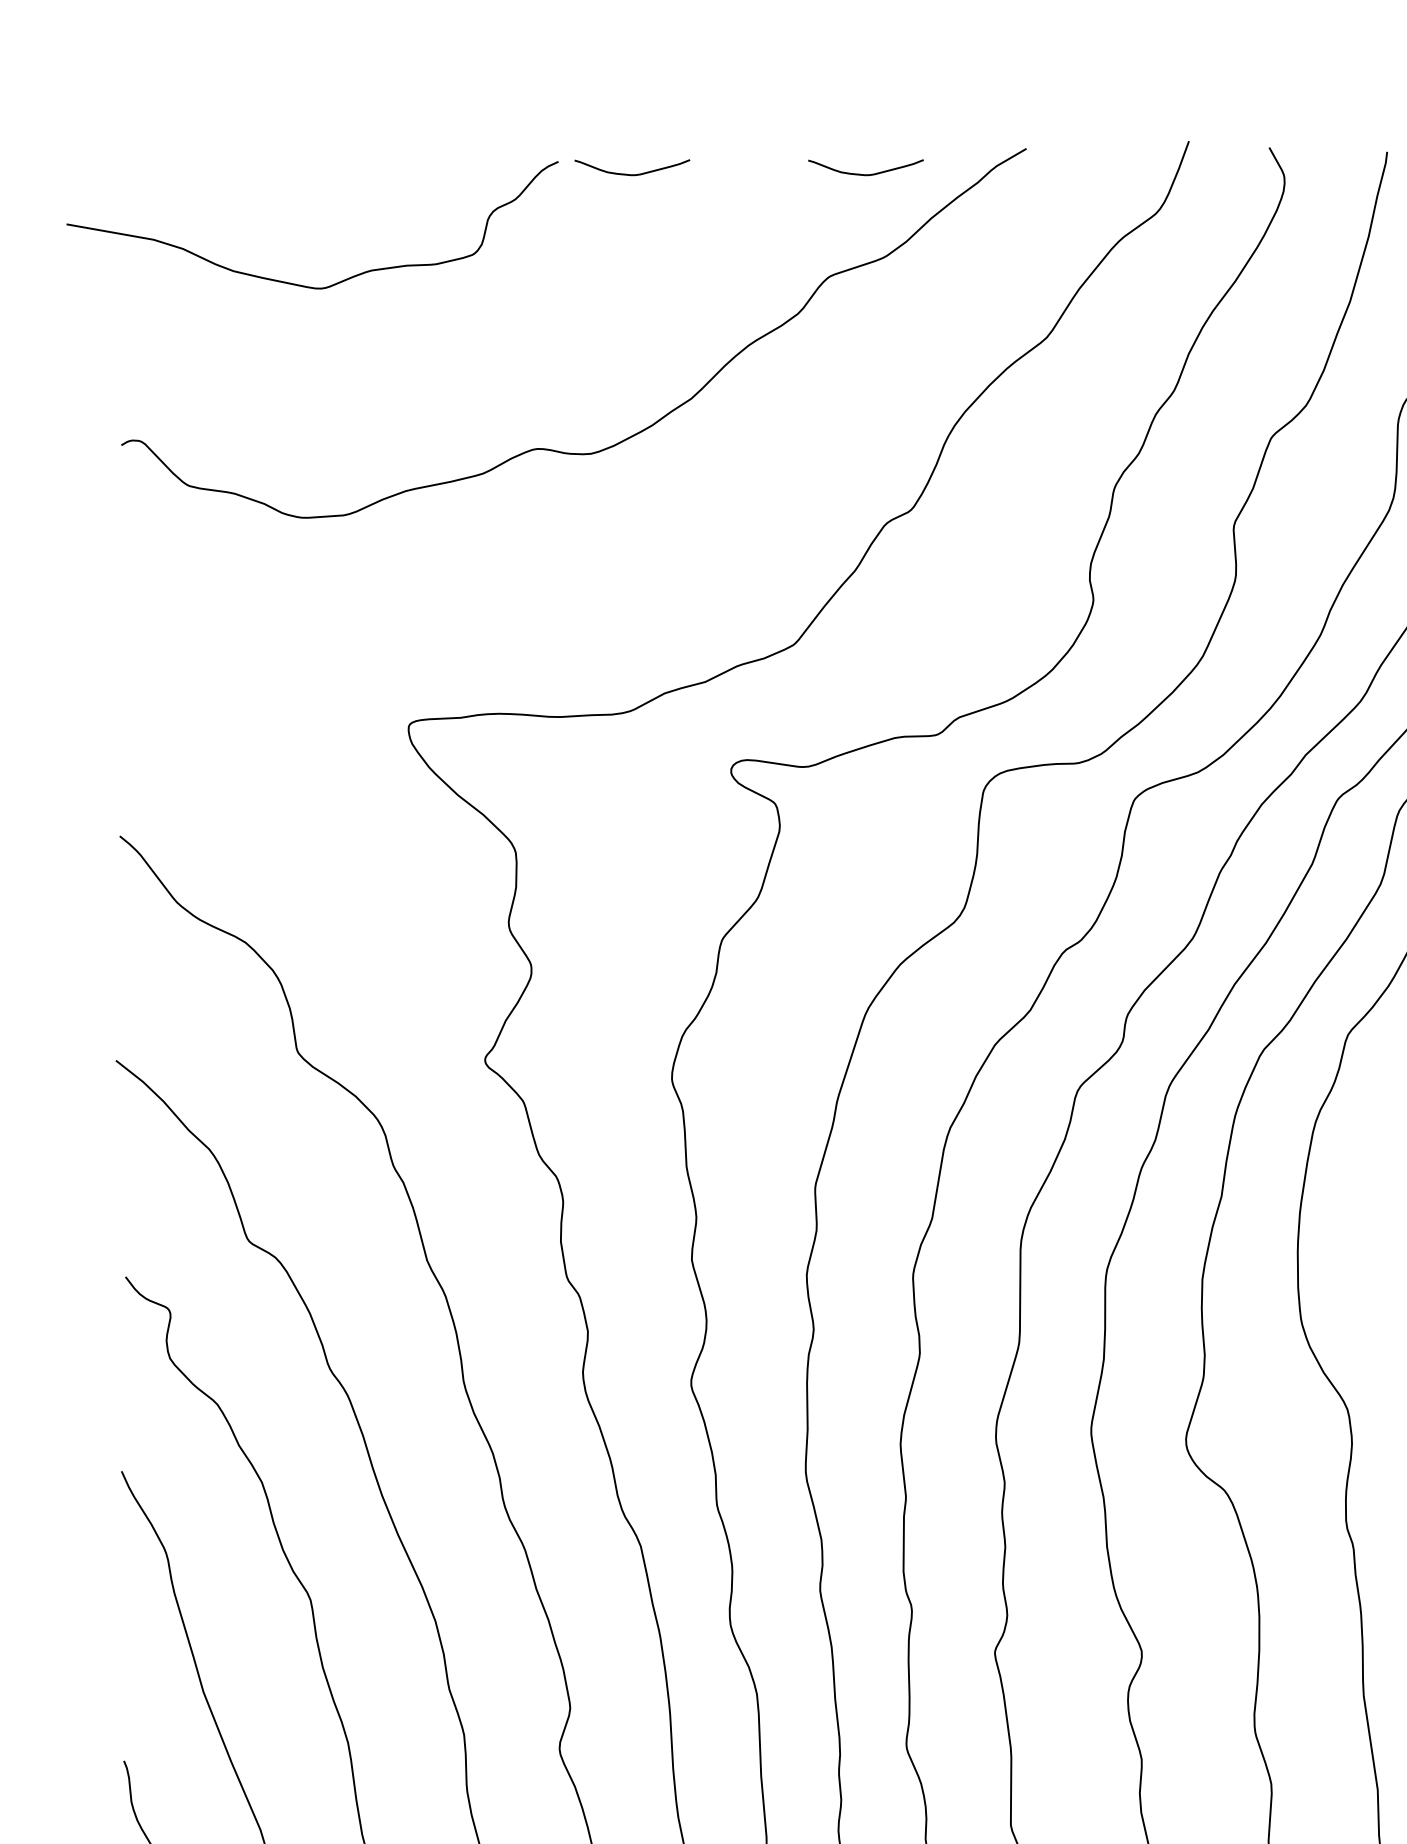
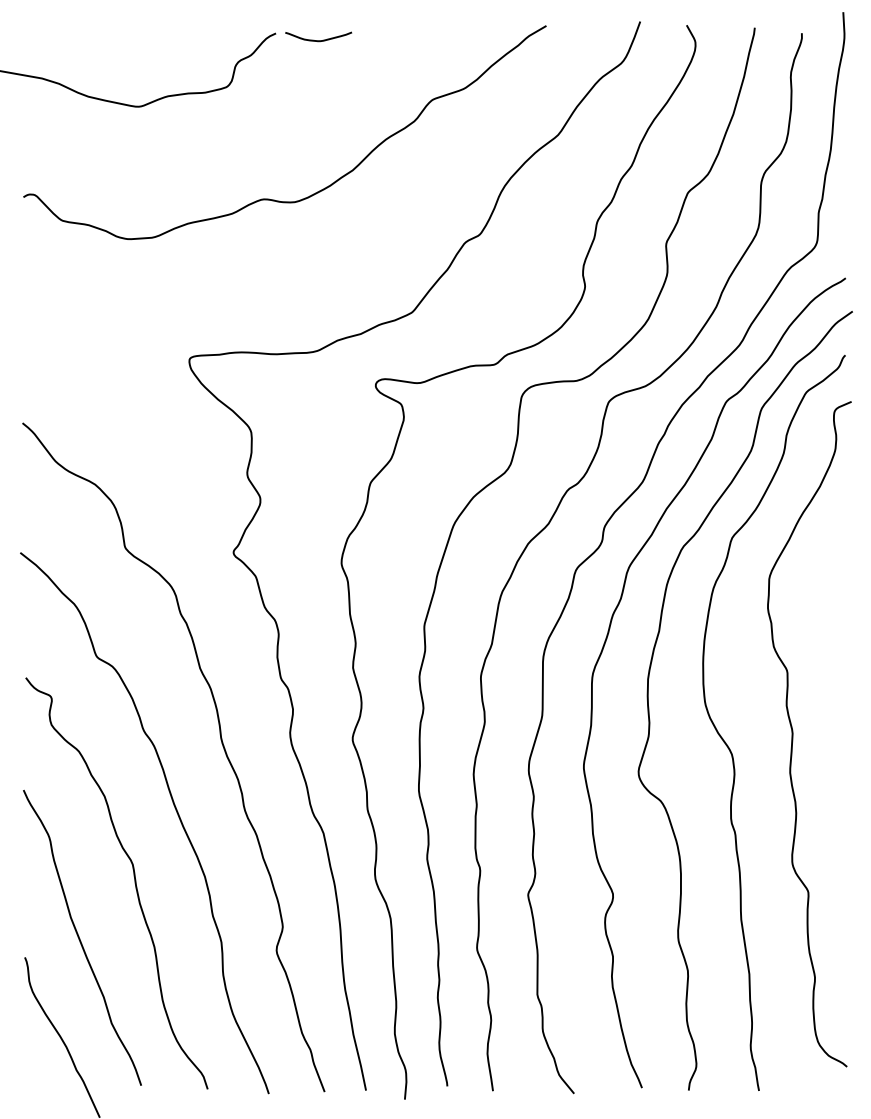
curve: (865, 173) -> (453, 40), removed

